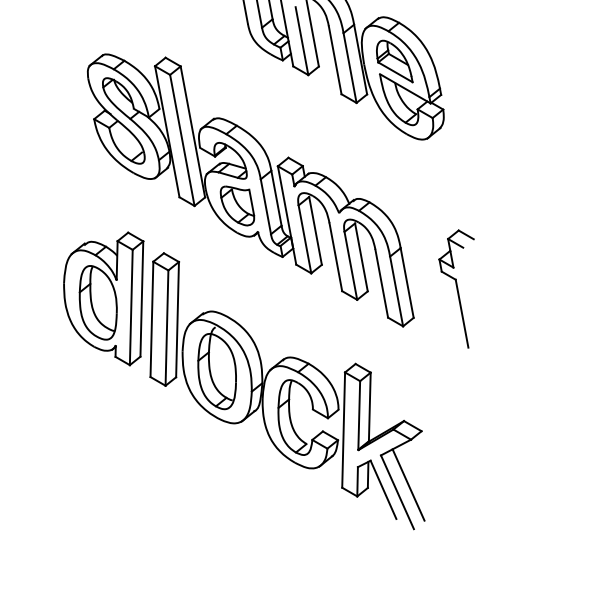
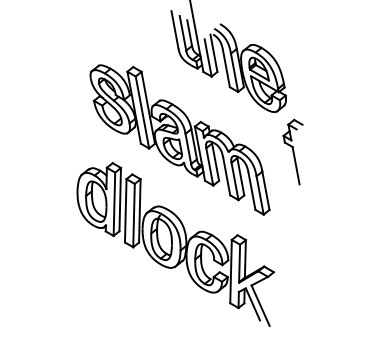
part: (455, 287) -> (292, 151), moved
line: (408, 484) -> (266, 301), removed

